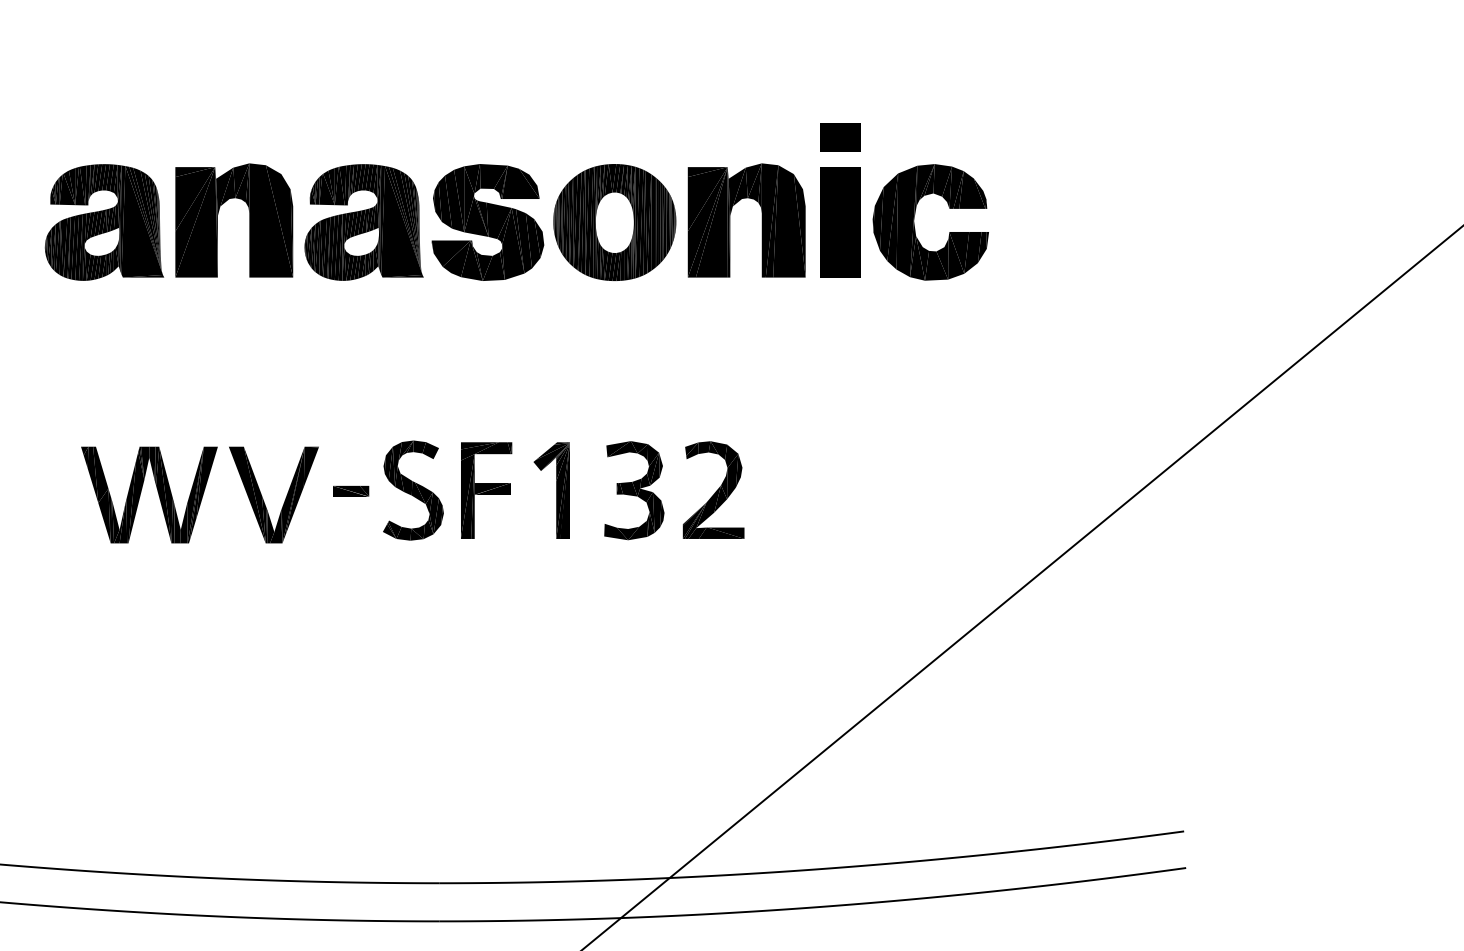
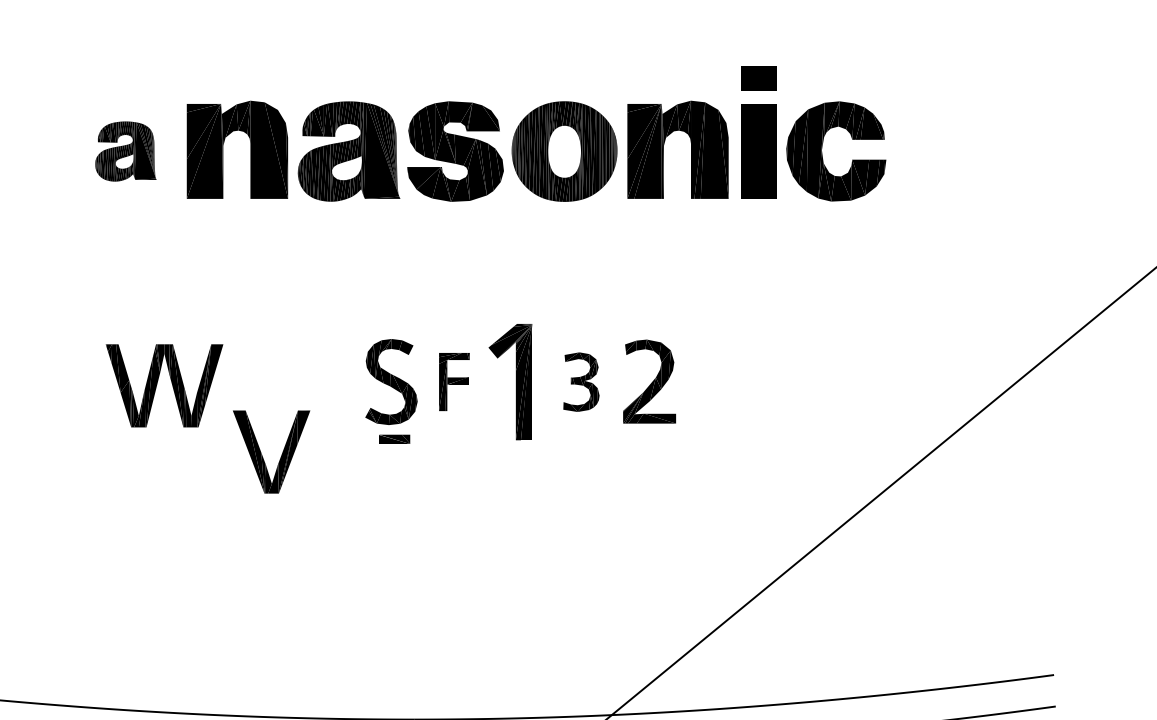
part: (104, 222) -> (125, 151), size x0.6
part: (351, 490) -> (394, 438), moved
part: (486, 490) -> (454, 381), size x0.7
part: (551, 490) -> (510, 381), size x1.4
part: (634, 490) -> (581, 381), size x0.7
part: (263, 498) -> (262, 455), moved

